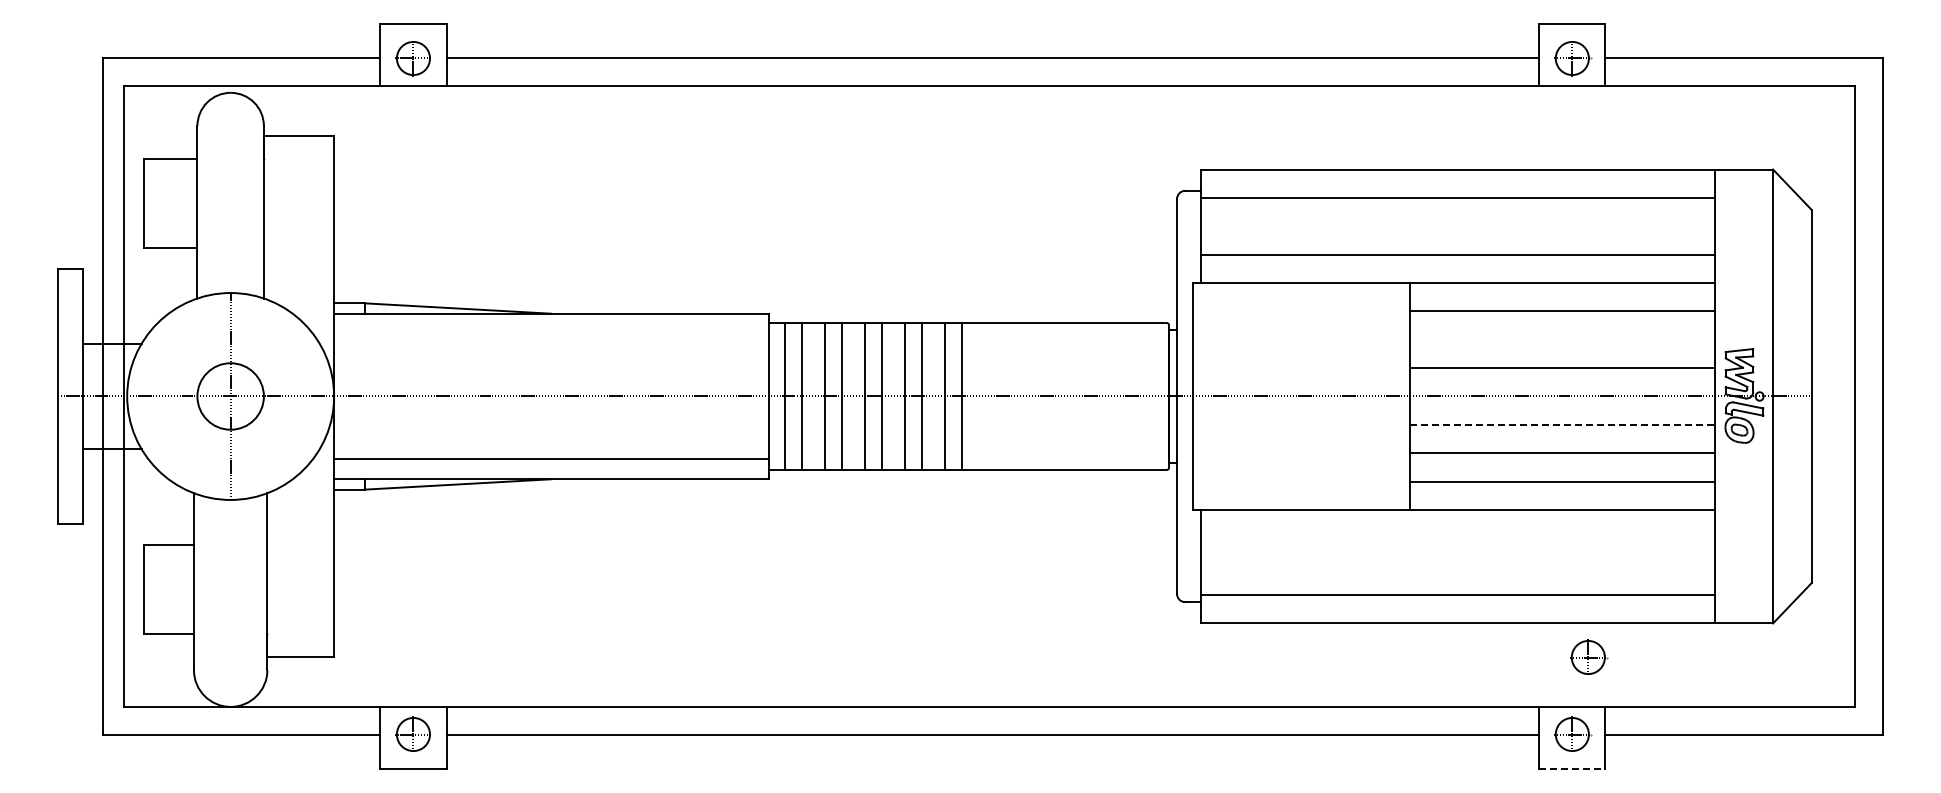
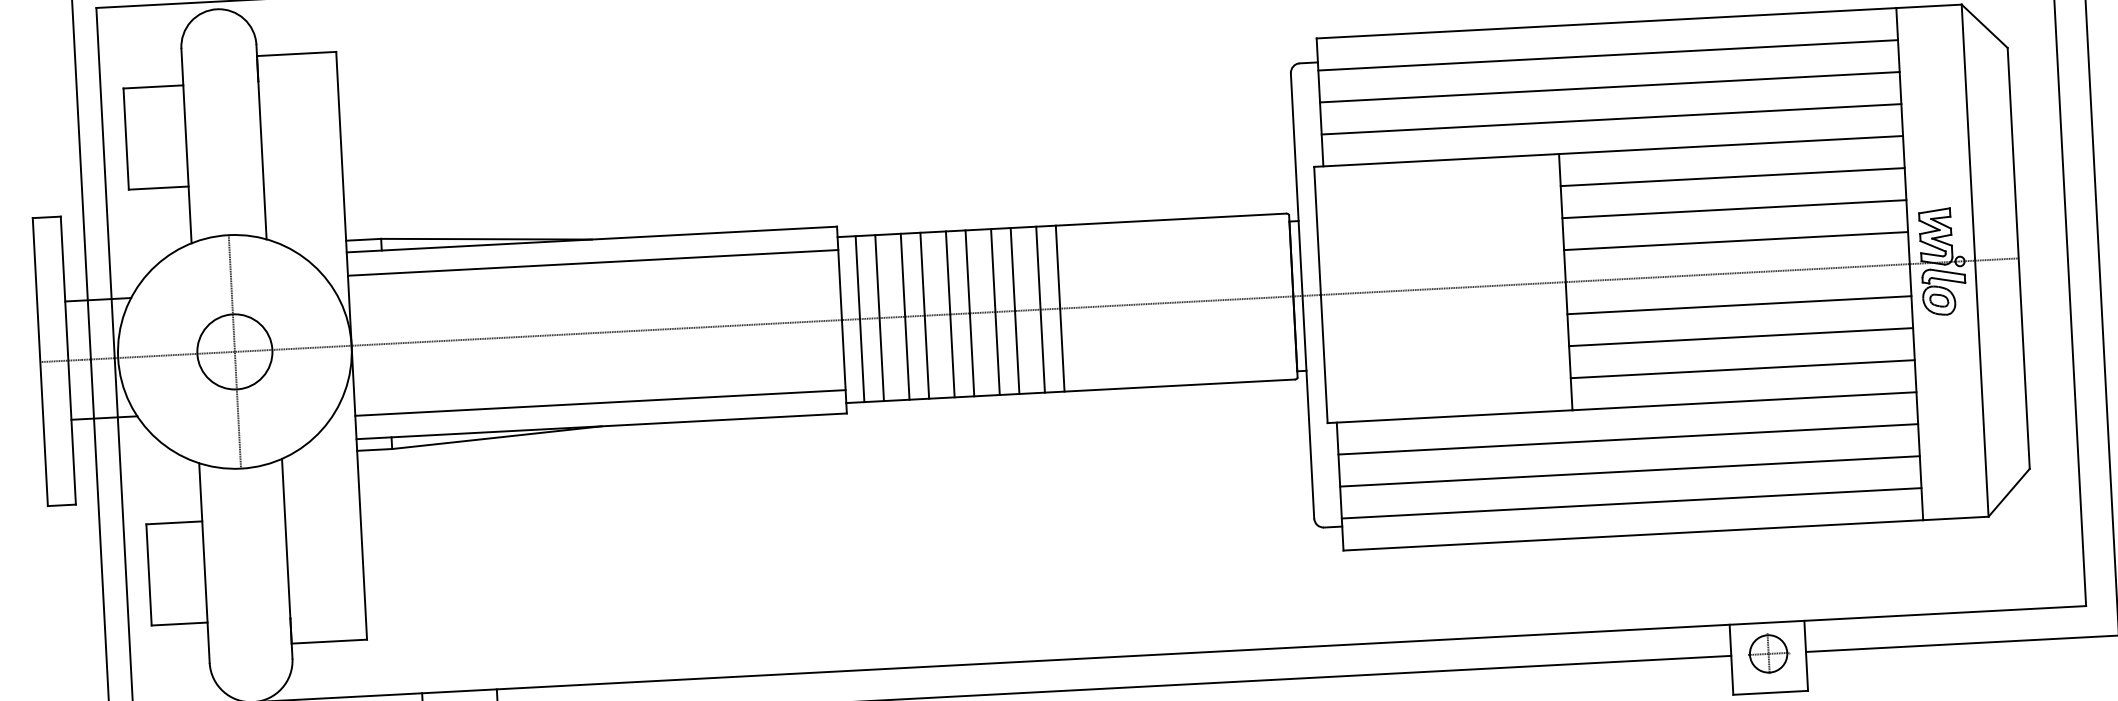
line: (1458, 226) -> (1610, 87), added
line: (551, 334) -> (593, 262), added
line: (1562, 339) -> (1734, 208), added
line: (1563, 424) -> (1740, 304), dashed -> solid
line: (1458, 538) -> (1628, 439), added
line: (1458, 566) -> (1630, 471), added
part: (1589, 656) -> (1783, 564), removed
line: (1572, 768) -> (1770, 692), dashed -> solid

